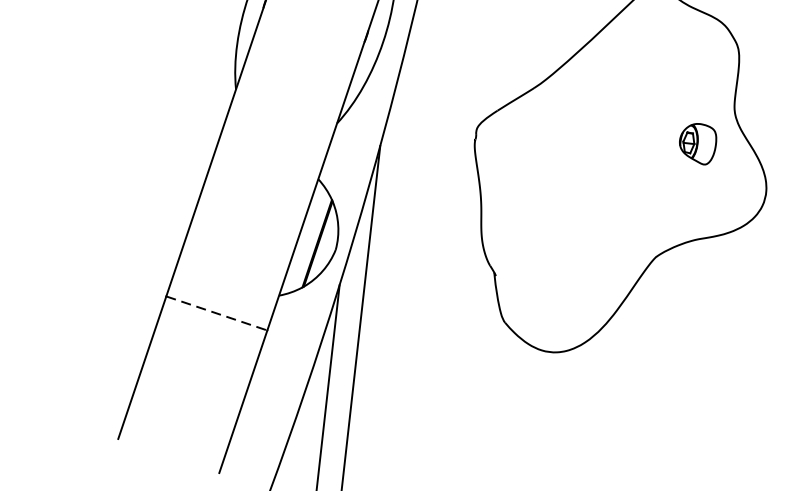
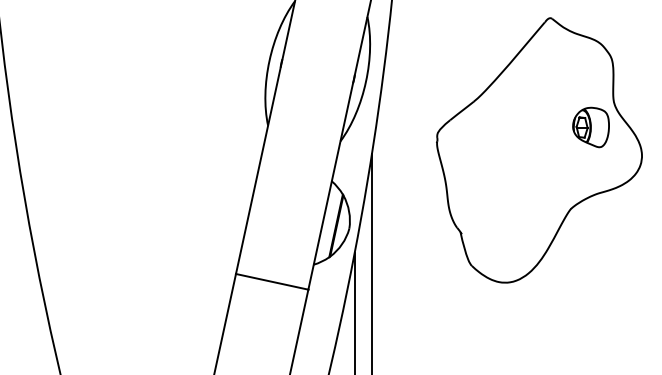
part: (697, 143) -> (590, 127), size x1.43
line: (217, 313) -> (272, 281), dashed -> solid

